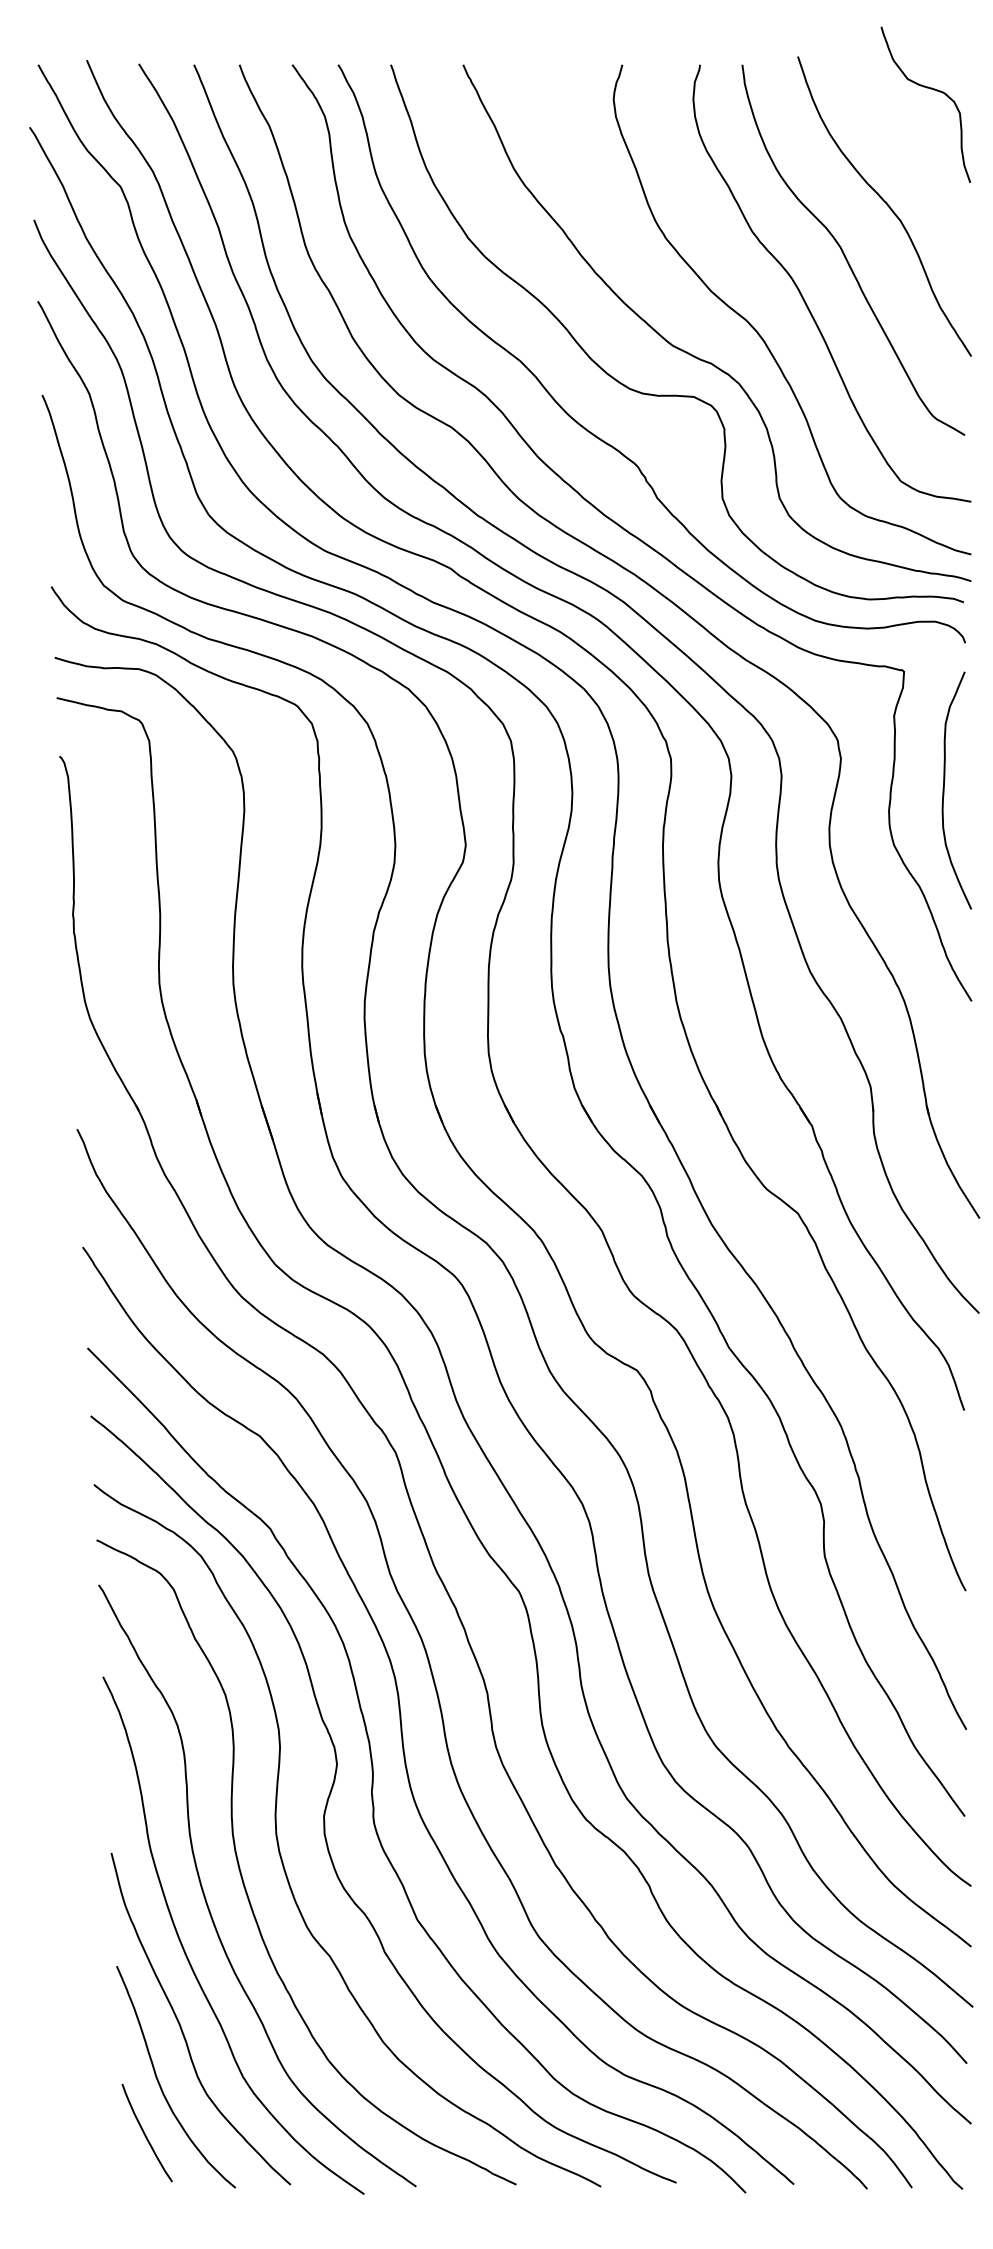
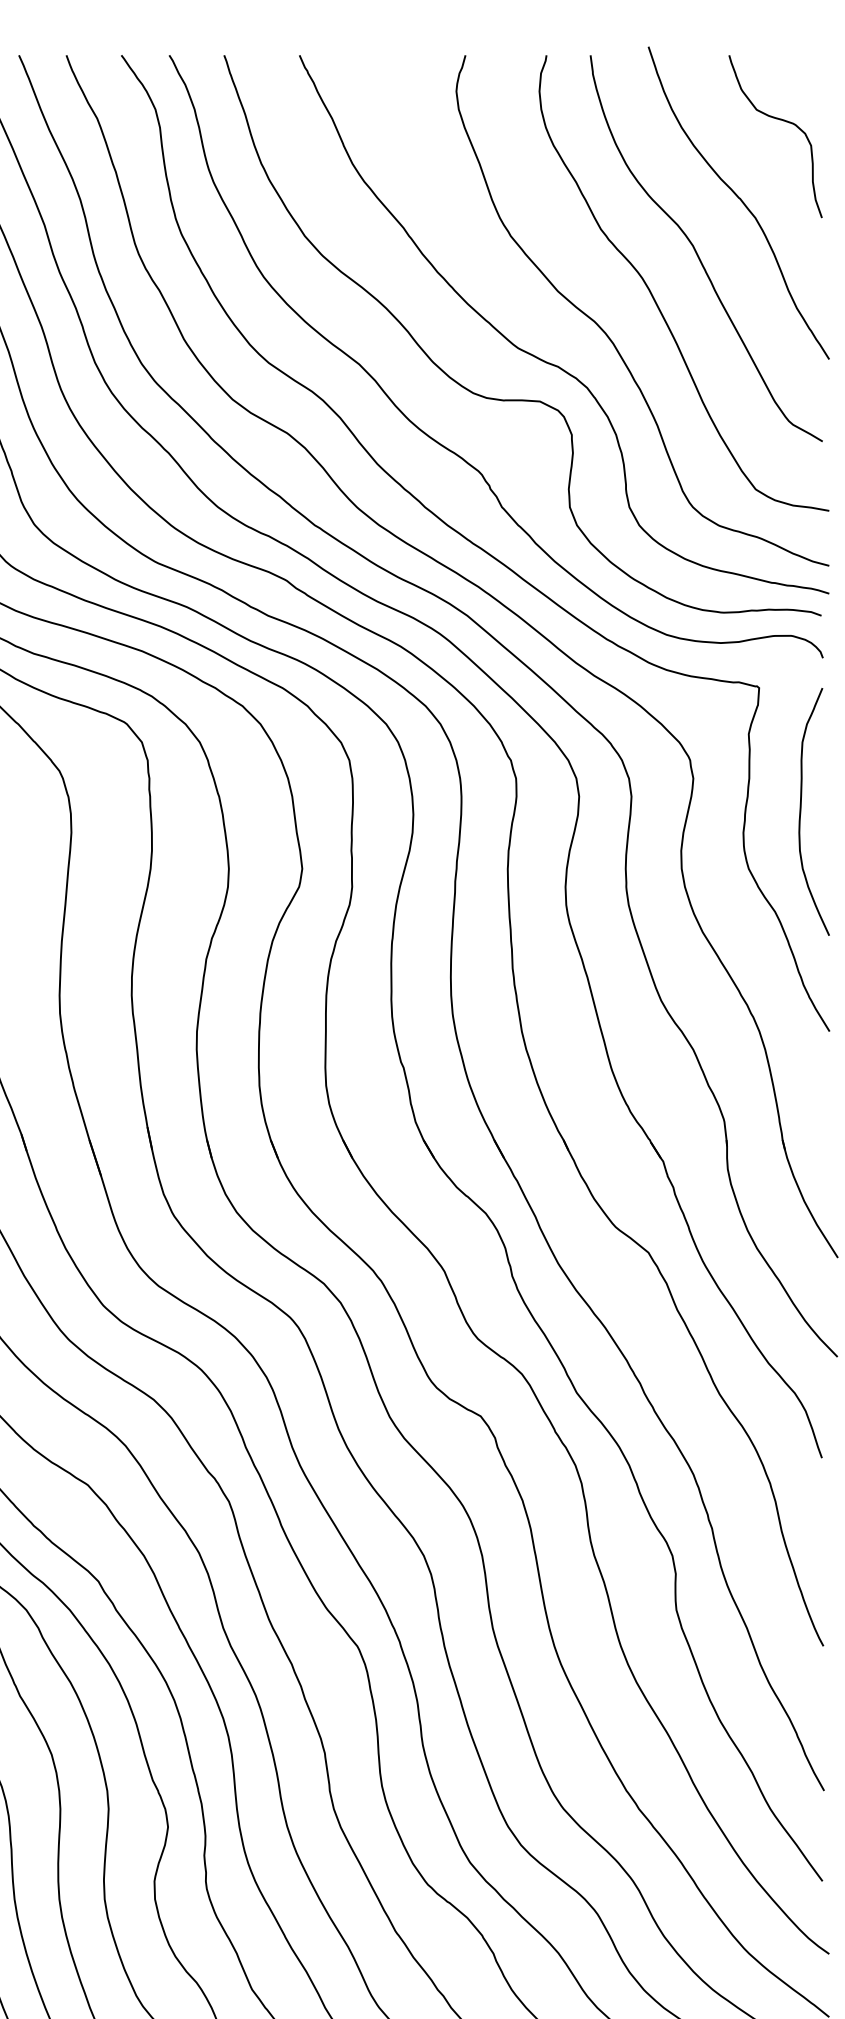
curve: (930, 89) -> (780, 120), moved

